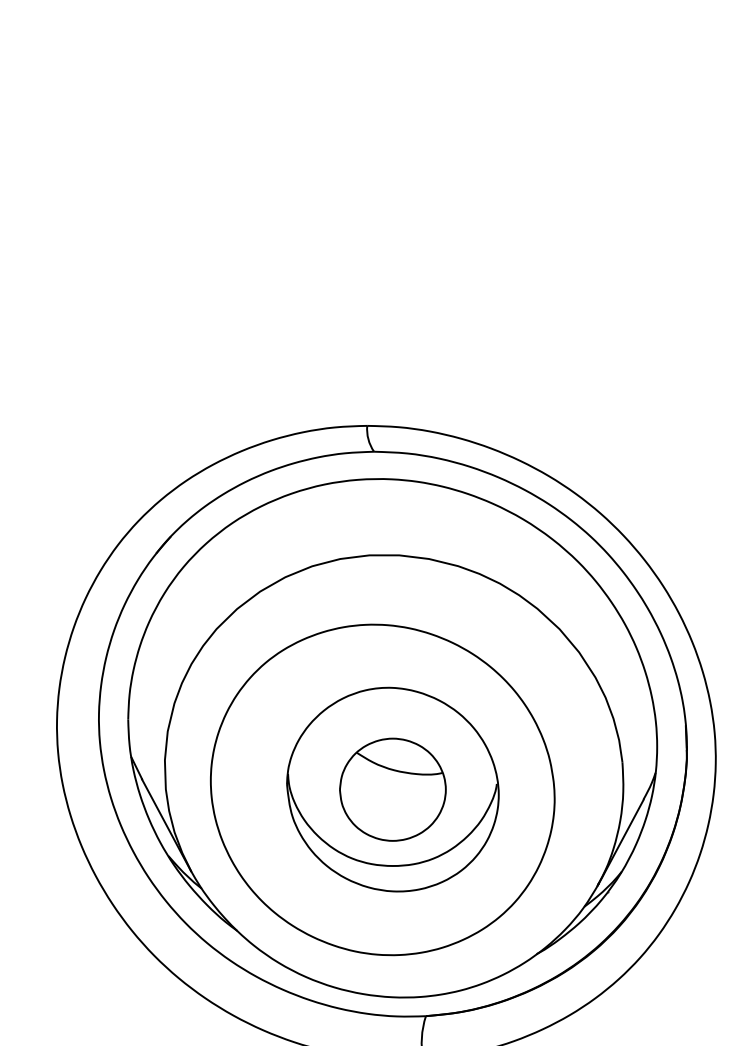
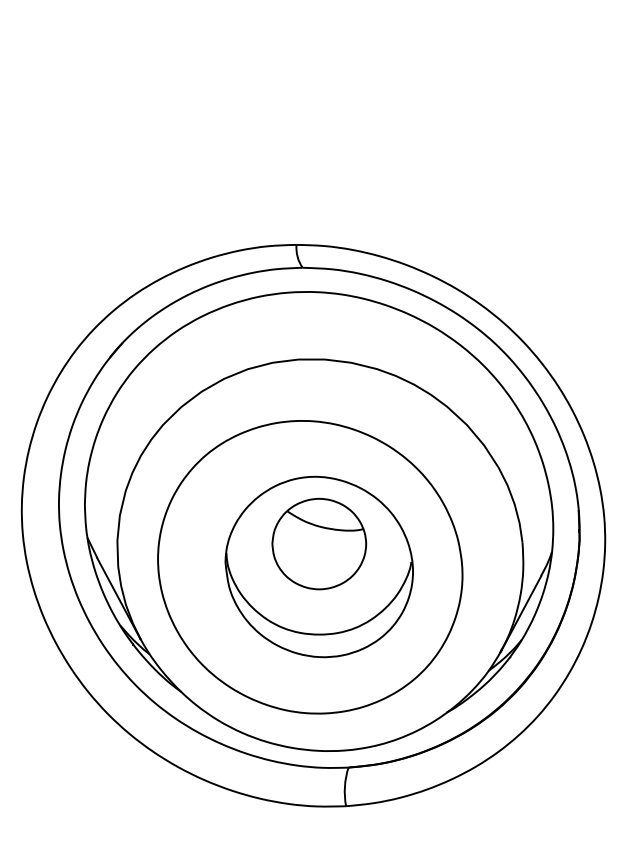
part: (392, 789) -> (318, 543), moved

